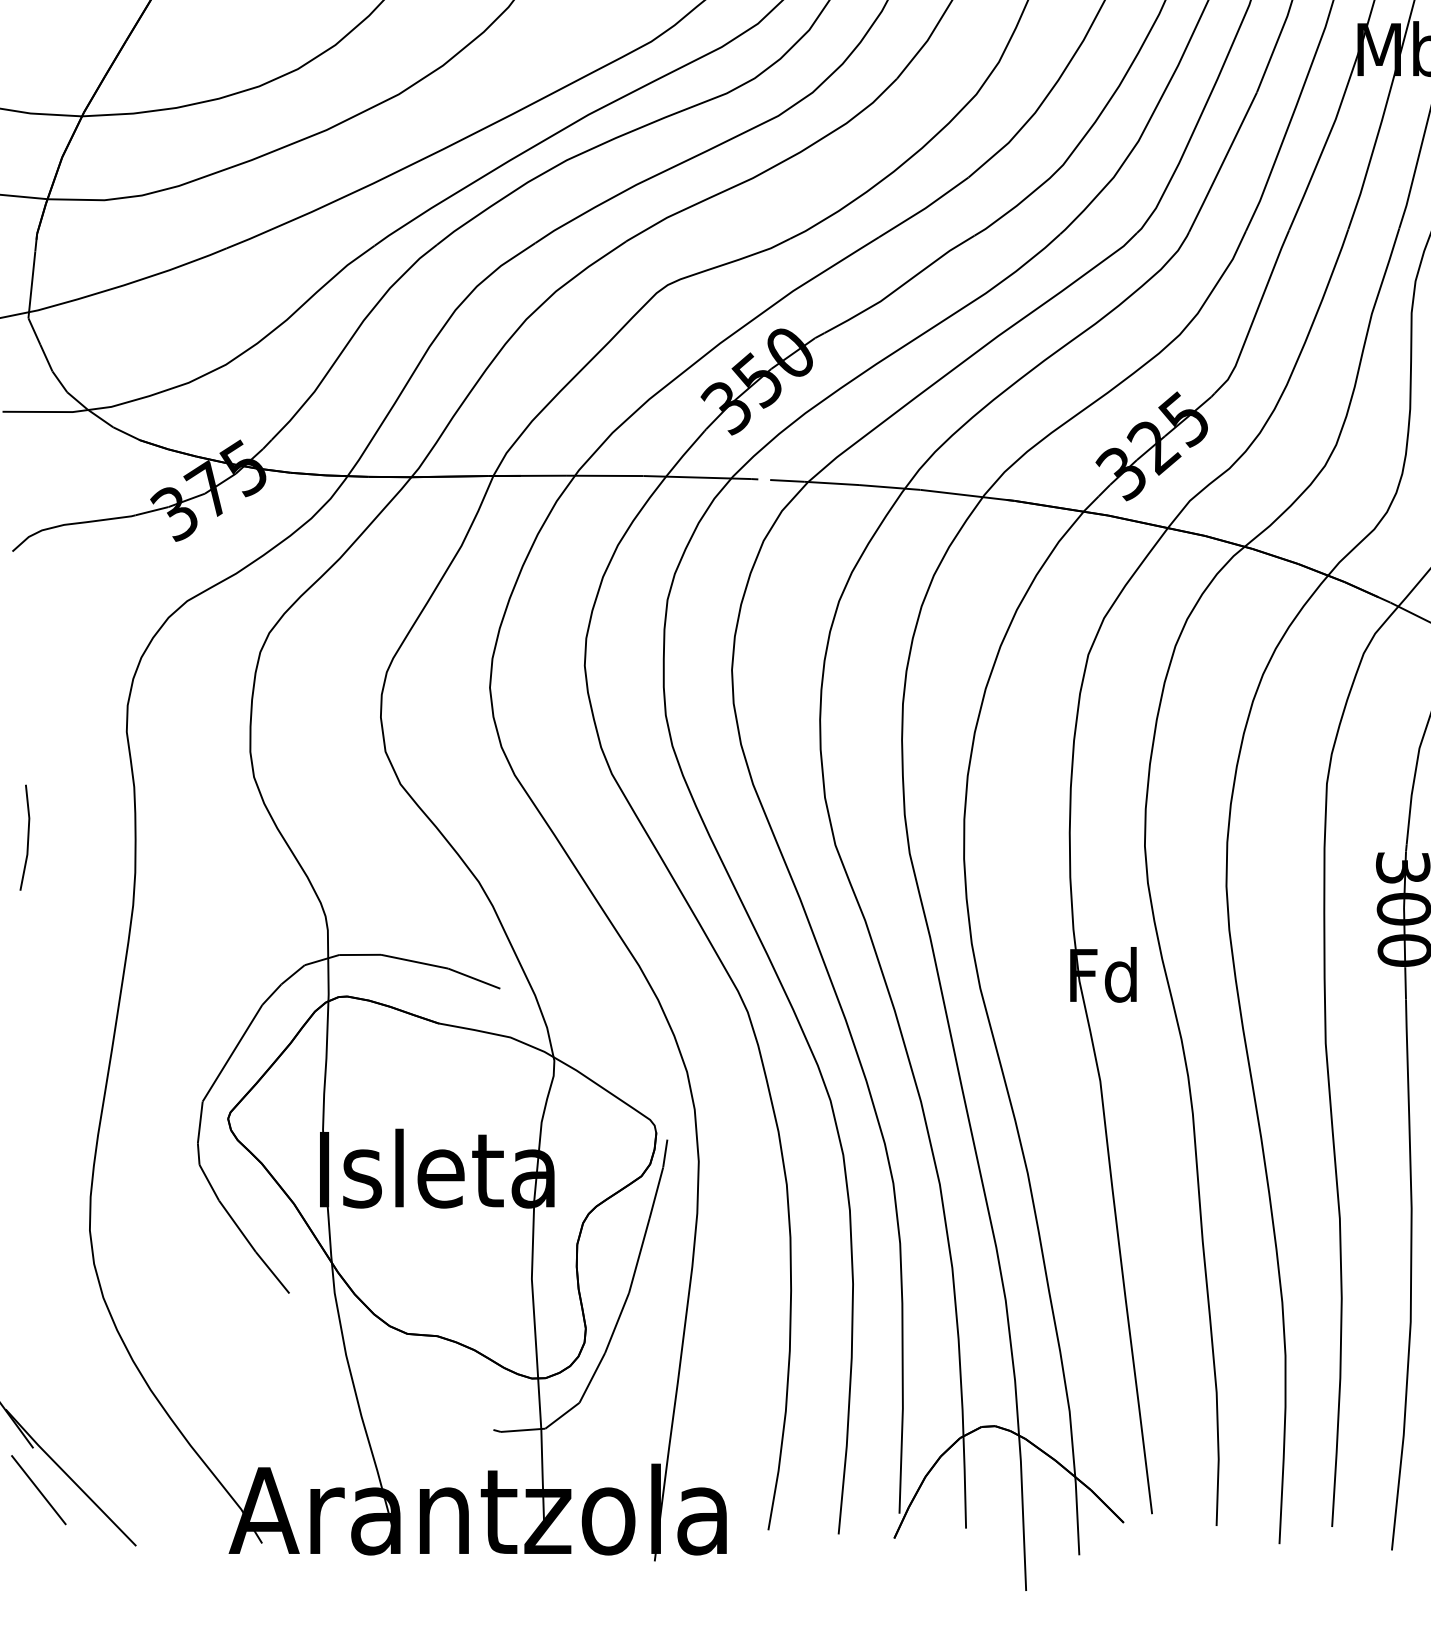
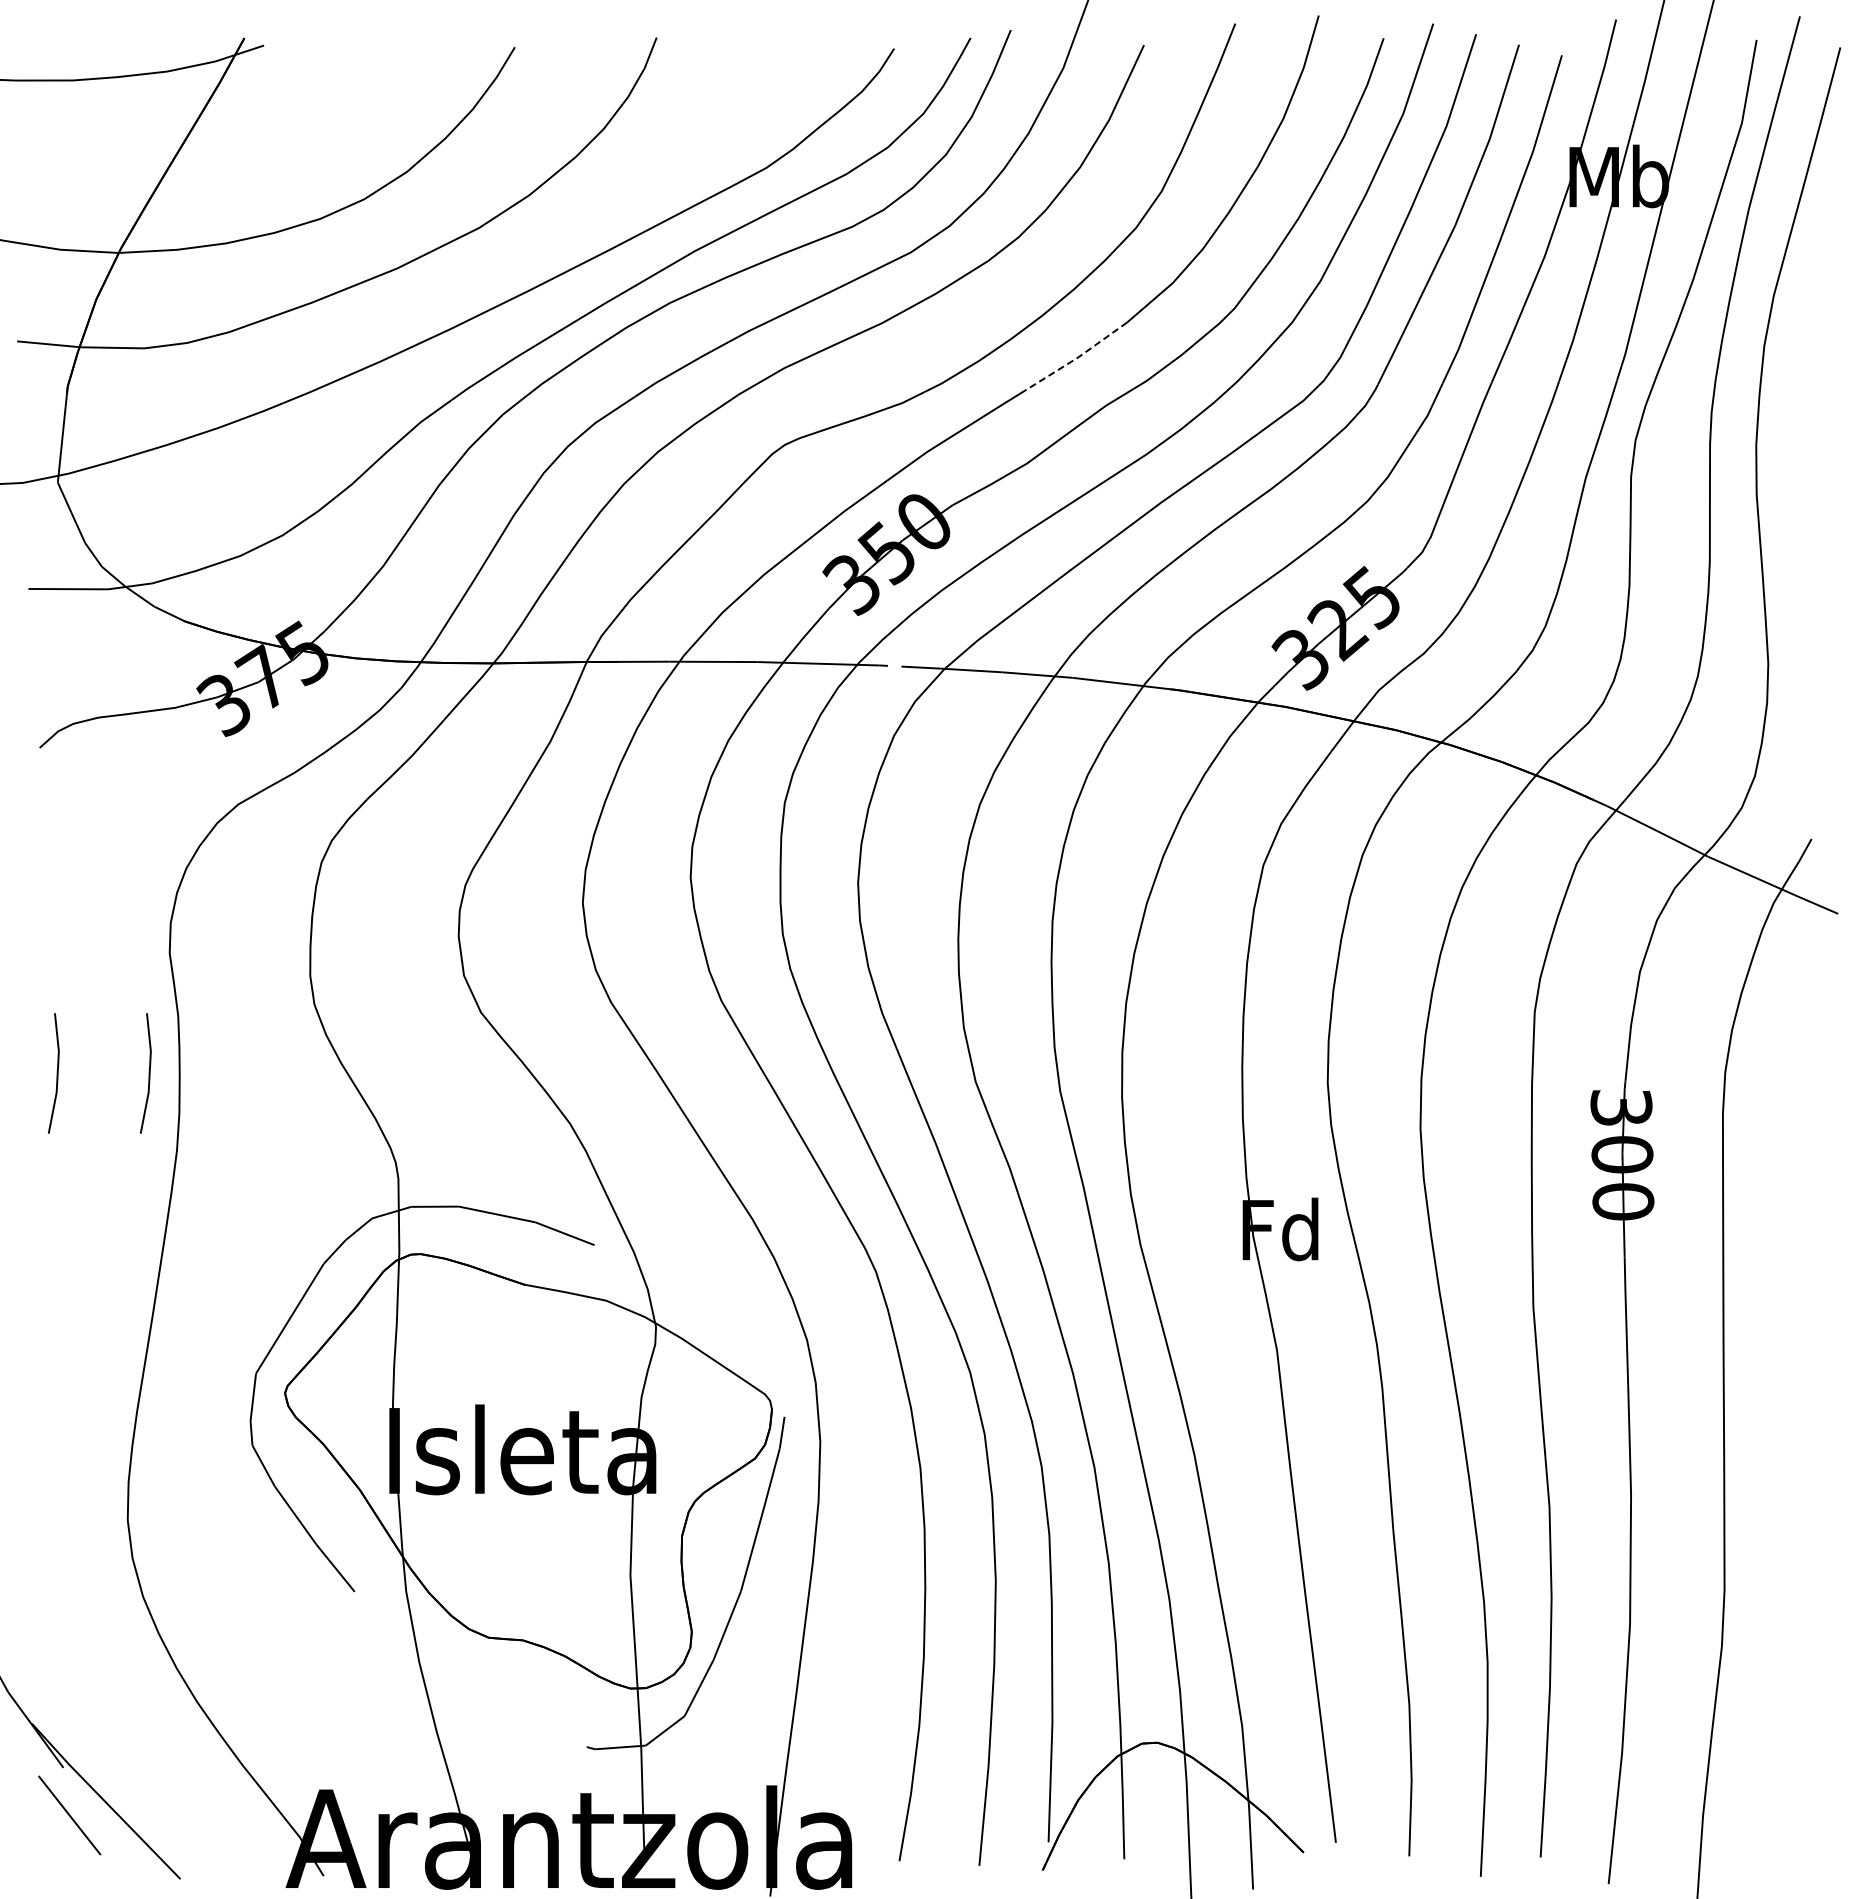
line: (924, 209) -> (1077, 358), solid -> dashed
line: (108, 837) -> (148, 1073), added

